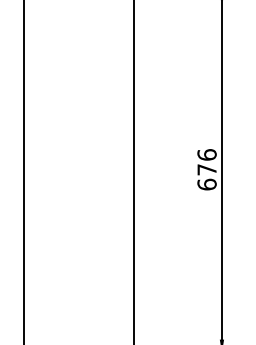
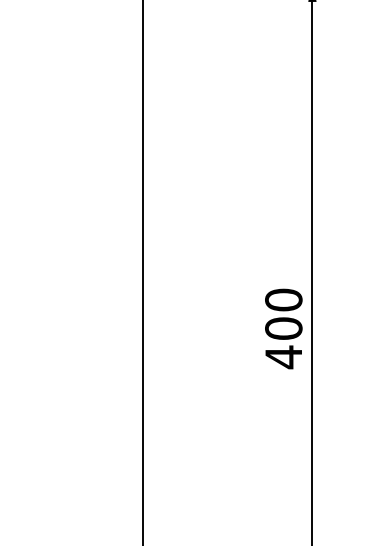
text: (206, 169) -> (282, 328), 676 -> 400

